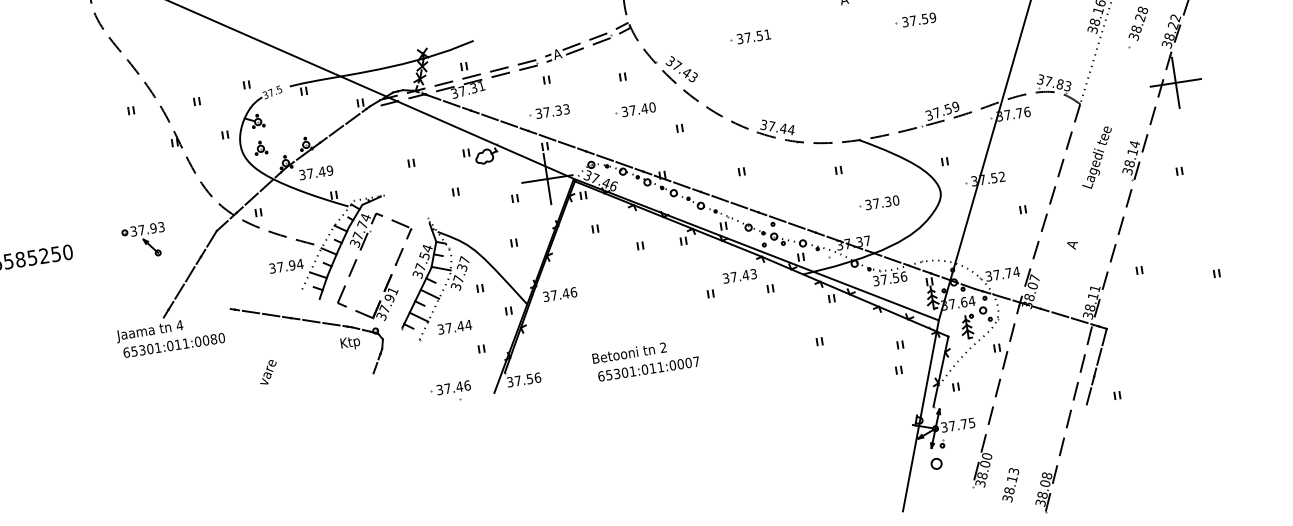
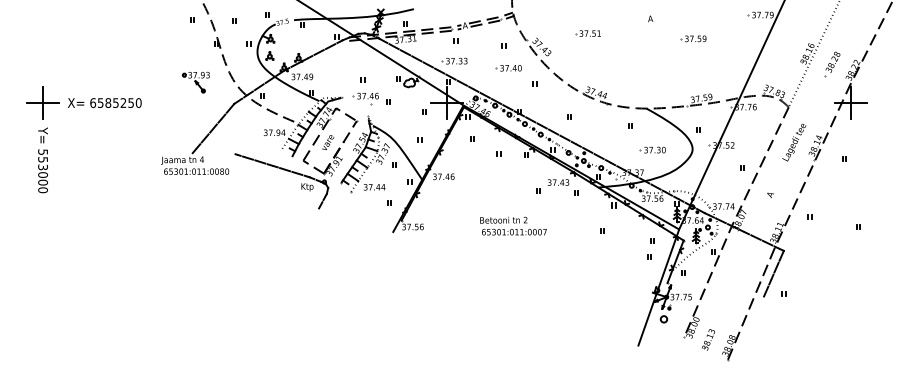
part: (143, 241) -> (195, 82), moved
text: (645, 358) -> (513, 225), moved
text: (268, 372) -> (328, 142), moved
part: (450, 392) -> (365, 98), moved

